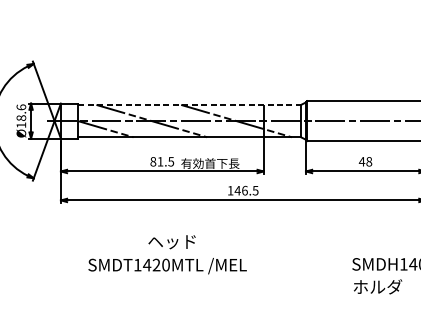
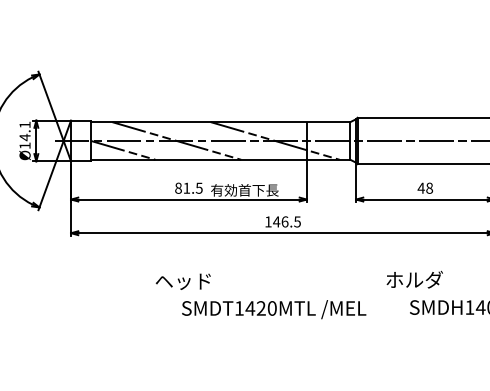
line: (190, 105) -> (221, 122), dashed -> solid
text: (20, 112) -> (24, 131), Ø18.6 -> Ø14.1
text: (171, 241) -> (182, 281), moved
text: (167, 266) -> (274, 309), moved
text: (377, 286) -> (414, 279), moved

